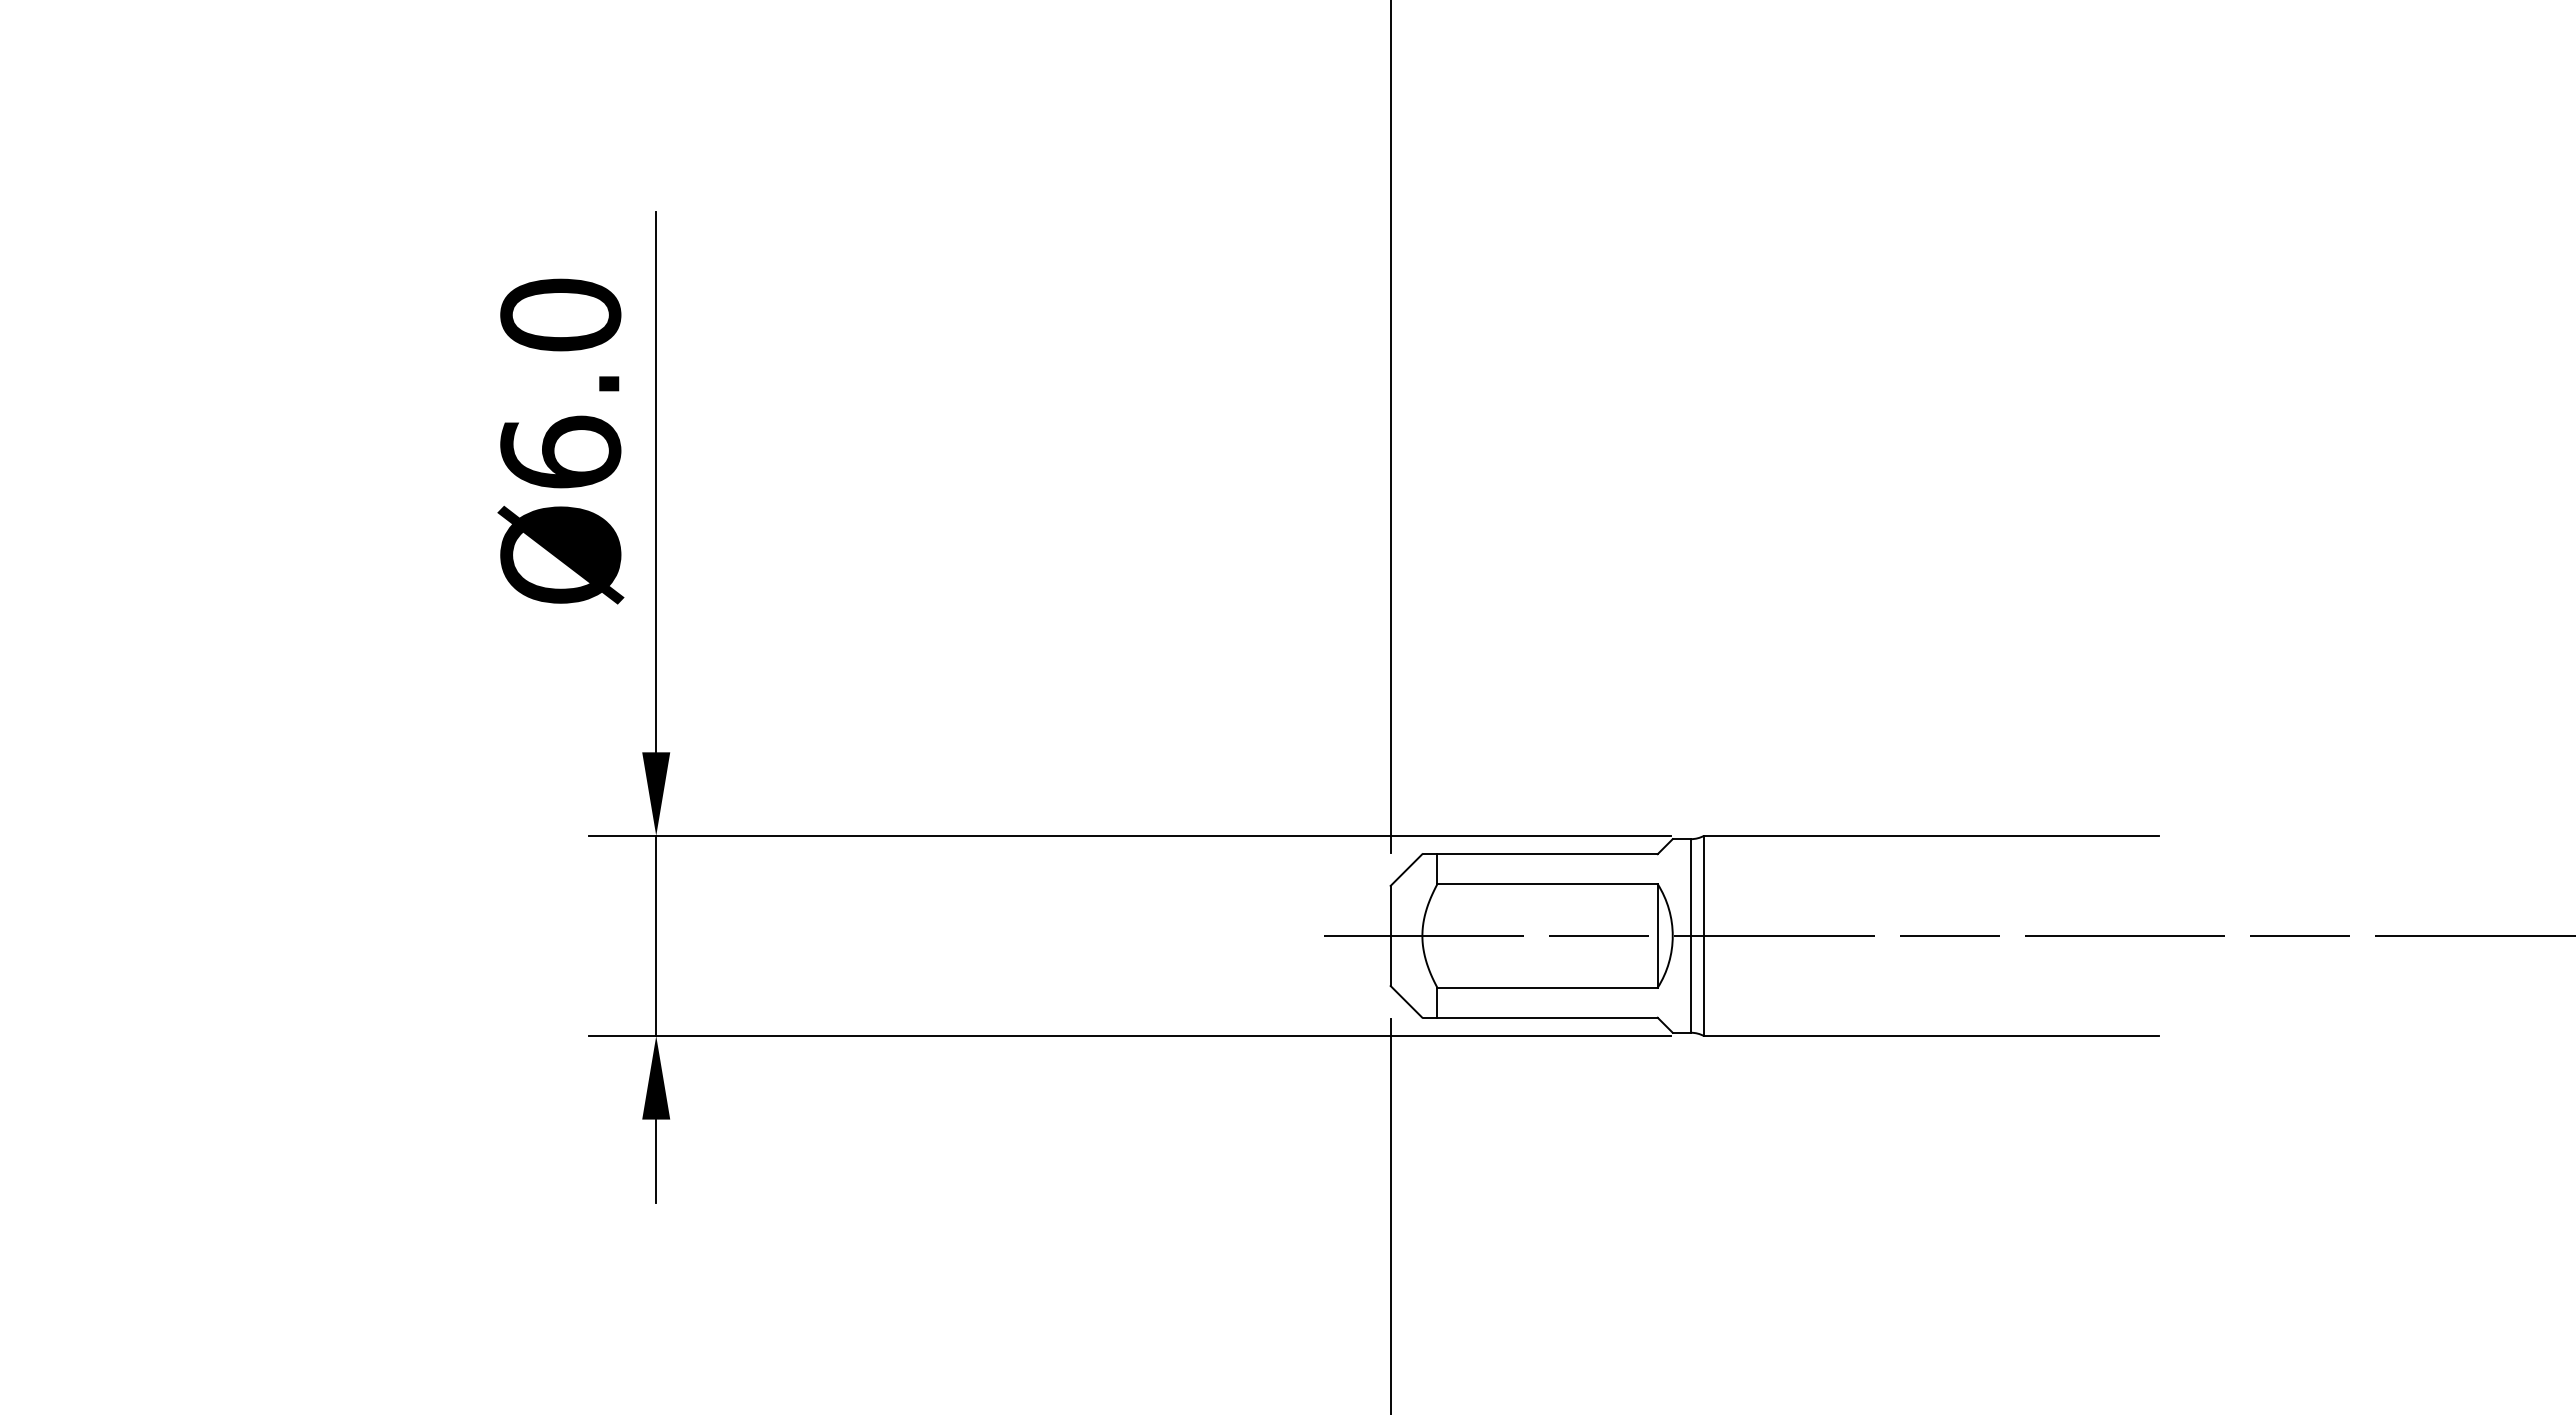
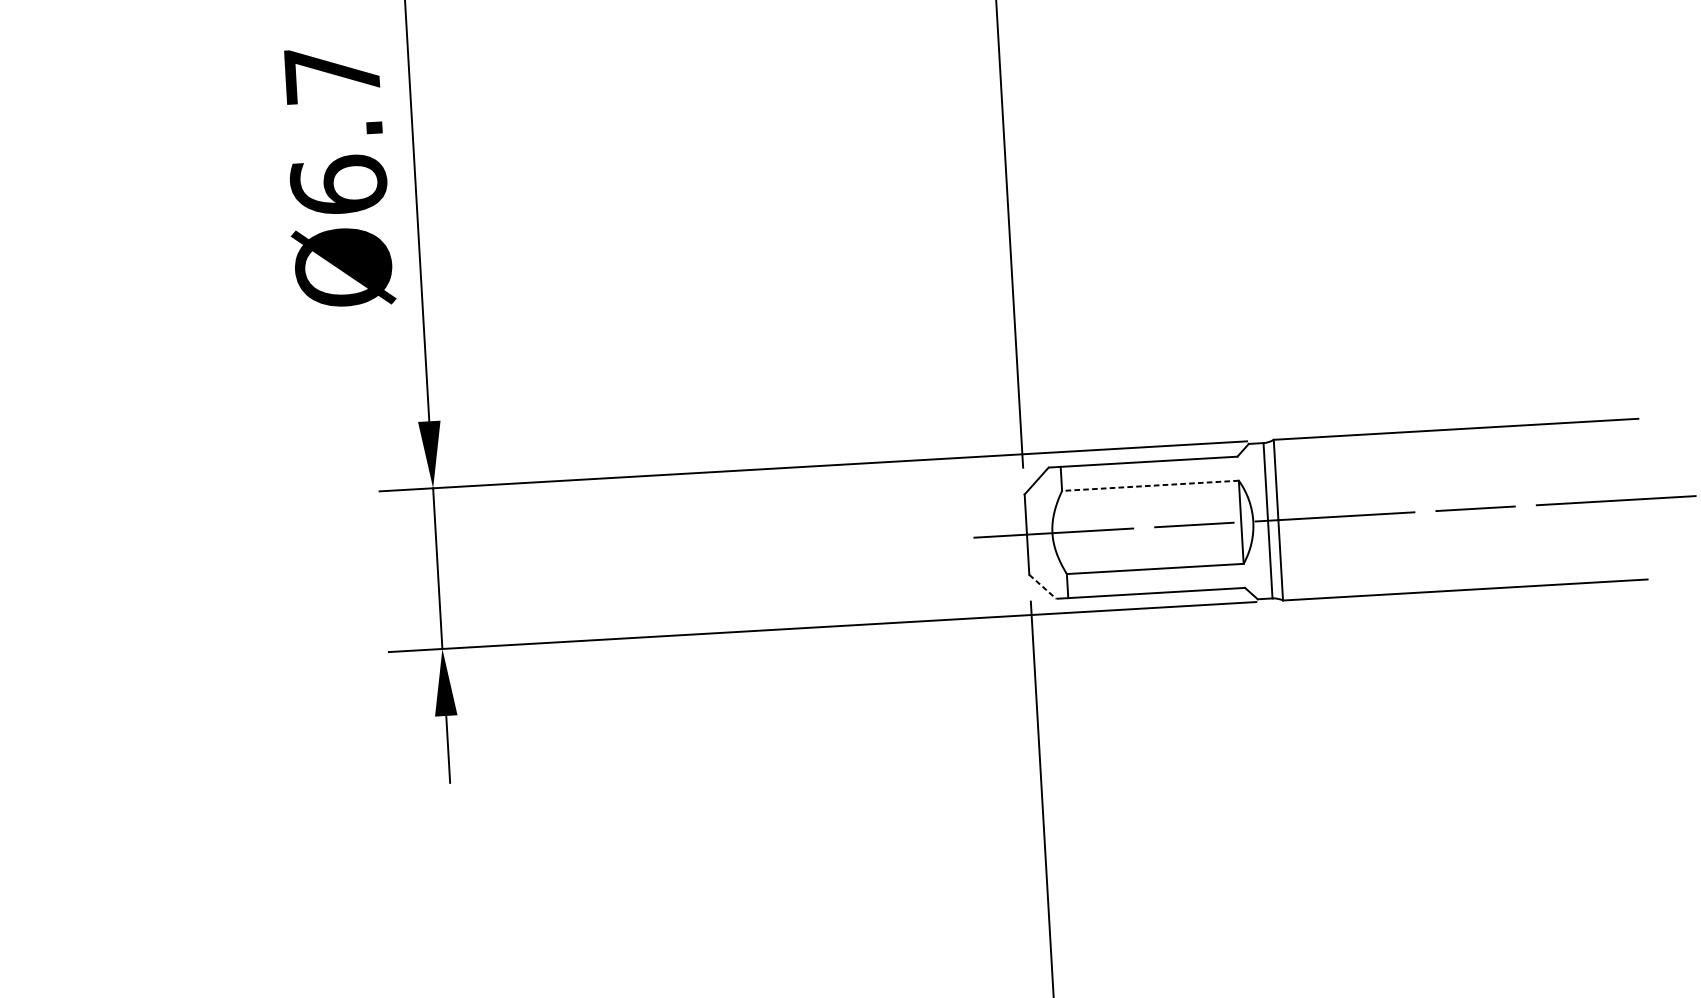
text: (560, 314) -> (332, 74), Ø6.0 -> Ø6.7
line: (1547, 884) -> (1150, 486), solid -> dashed
line: (1406, 1002) -> (1042, 587), solid -> dashed

